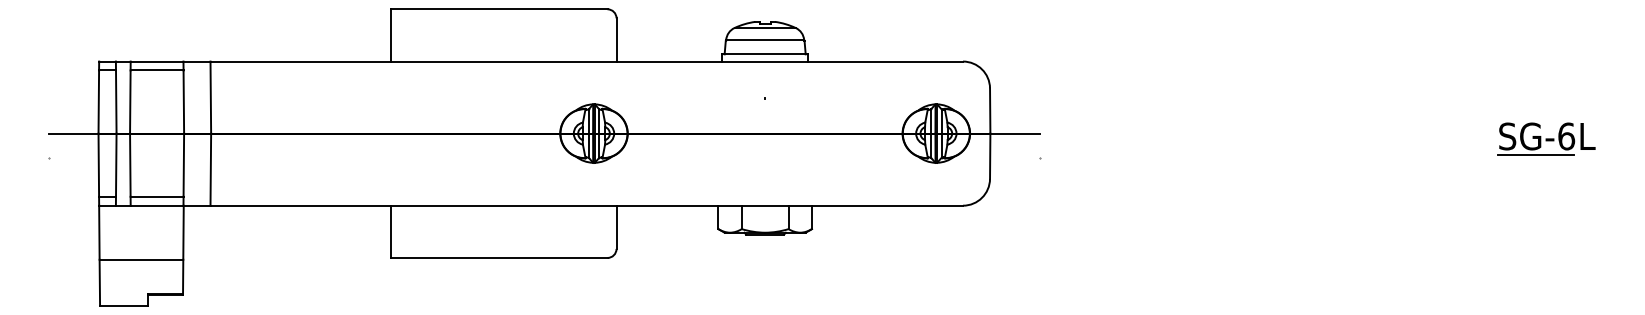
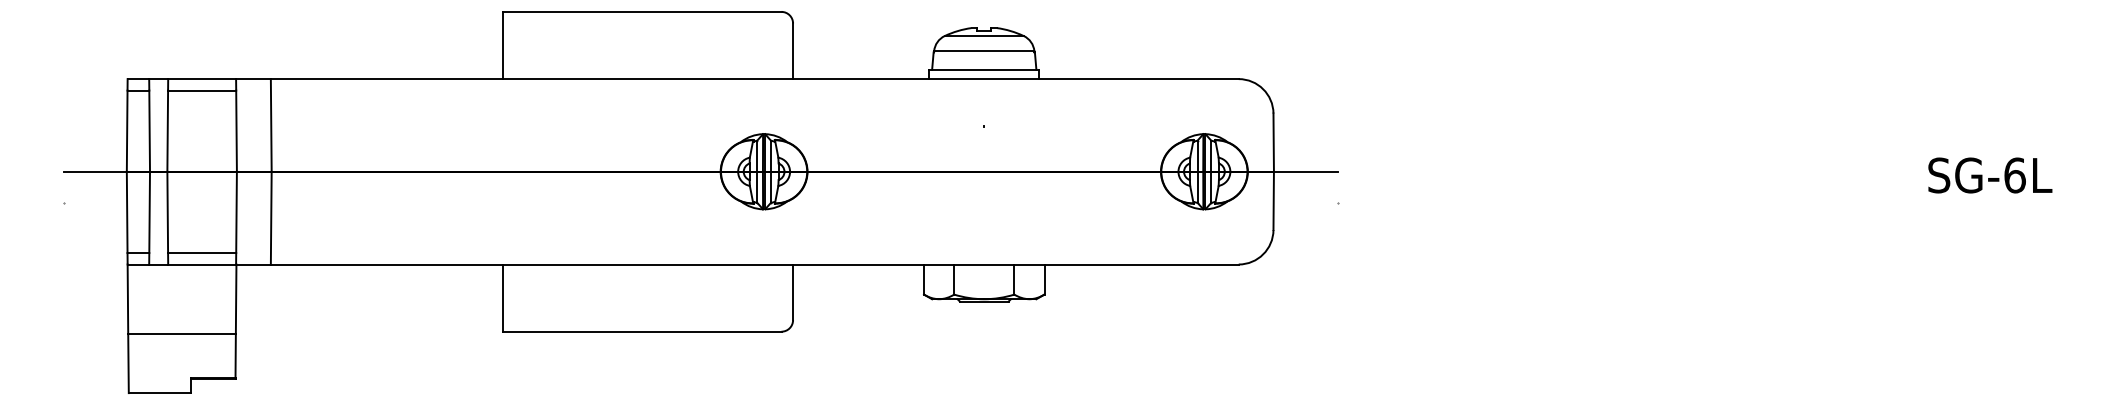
line: (1535, 155) -> (1975, 199), removed

